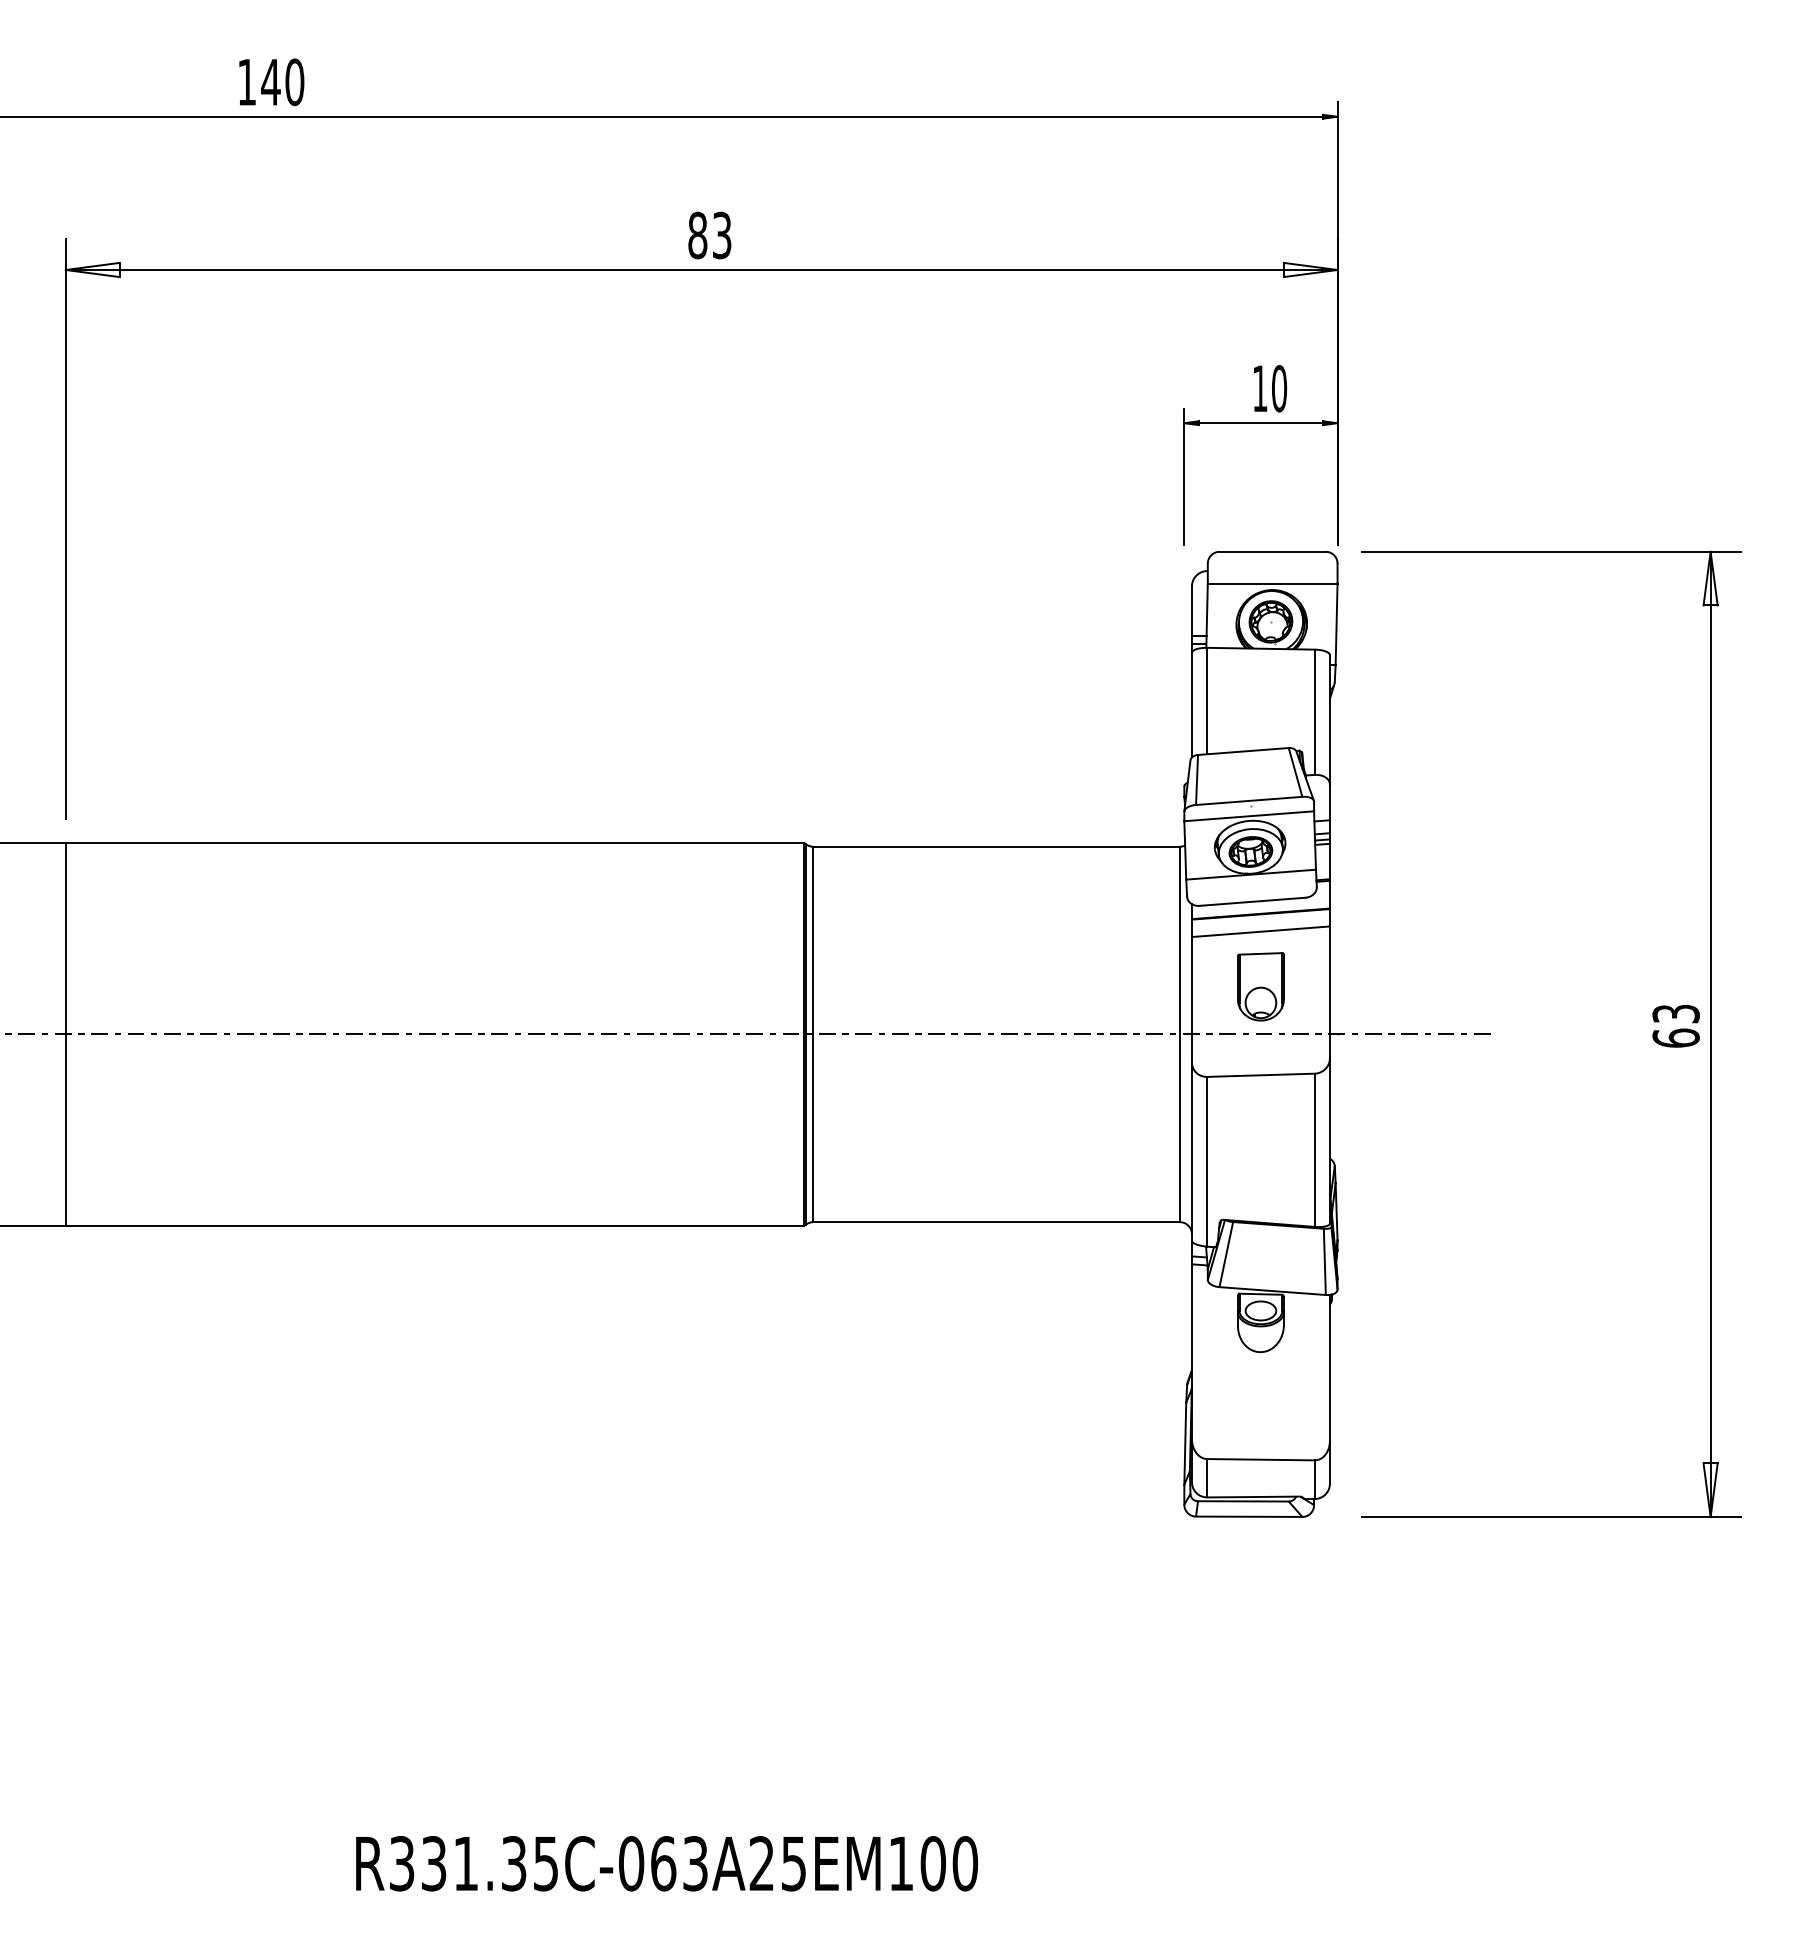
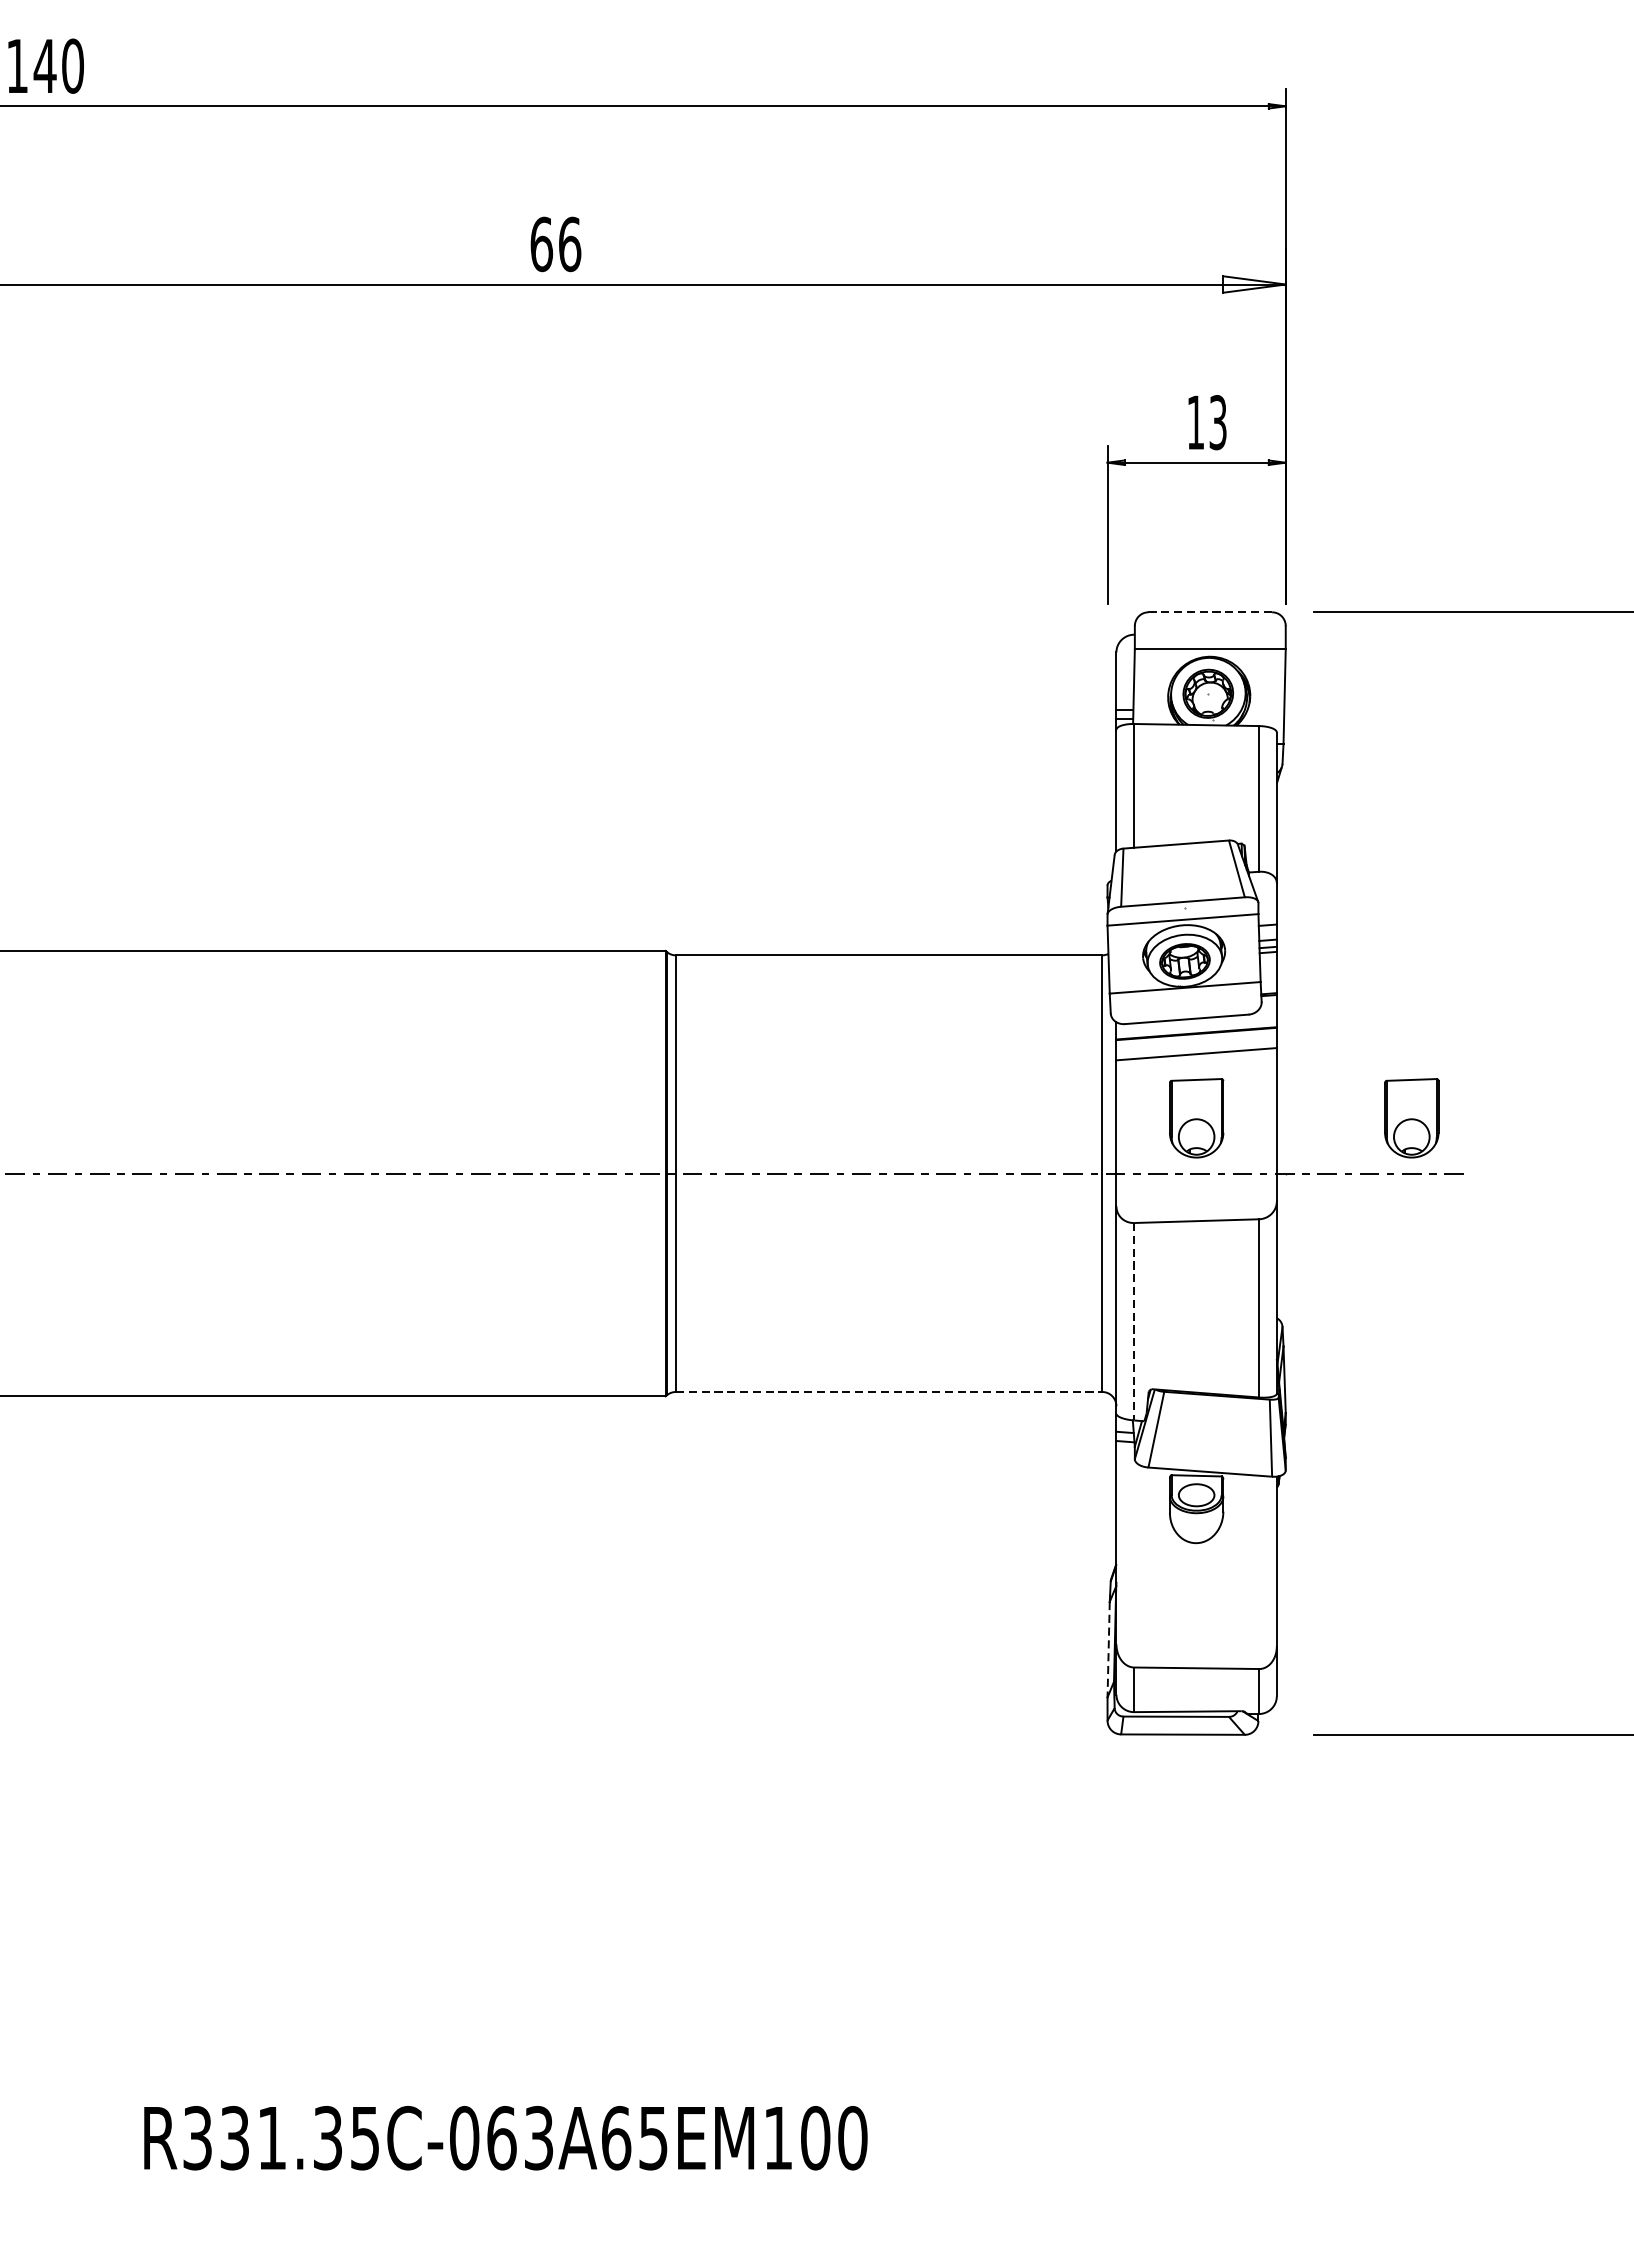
text: (709, 235) -> (555, 244), 83 -> 66
text: (1279, 388) -> (1218, 422), 10 -> 13
line: (1273, 551) -> (1211, 611), solid -> dashed
part: (1445, 986) -> (1411, 1117), added
line: (1207, 1161) -> (1134, 1321), solid -> dashed
line: (997, 1222) -> (890, 1392), solid -> dashed
line: (1185, 1444) -> (1108, 1650), solid -> dashed
text: (761, 1863) -> (615, 2137), R331.35C-063A25EM100 -> R331.35C-063A65EM100

